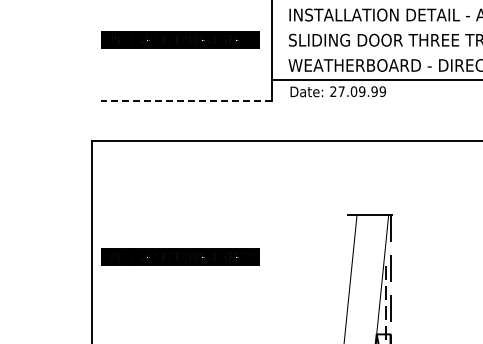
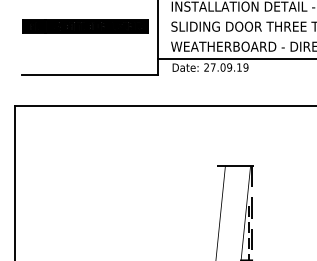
text: (374, 91) -> (239, 67), 27.09.99 -> 27.09.19
line: (186, 100) -> (89, 74), dashed -> solid
part: (180, 256) -> (85, 198), removed

